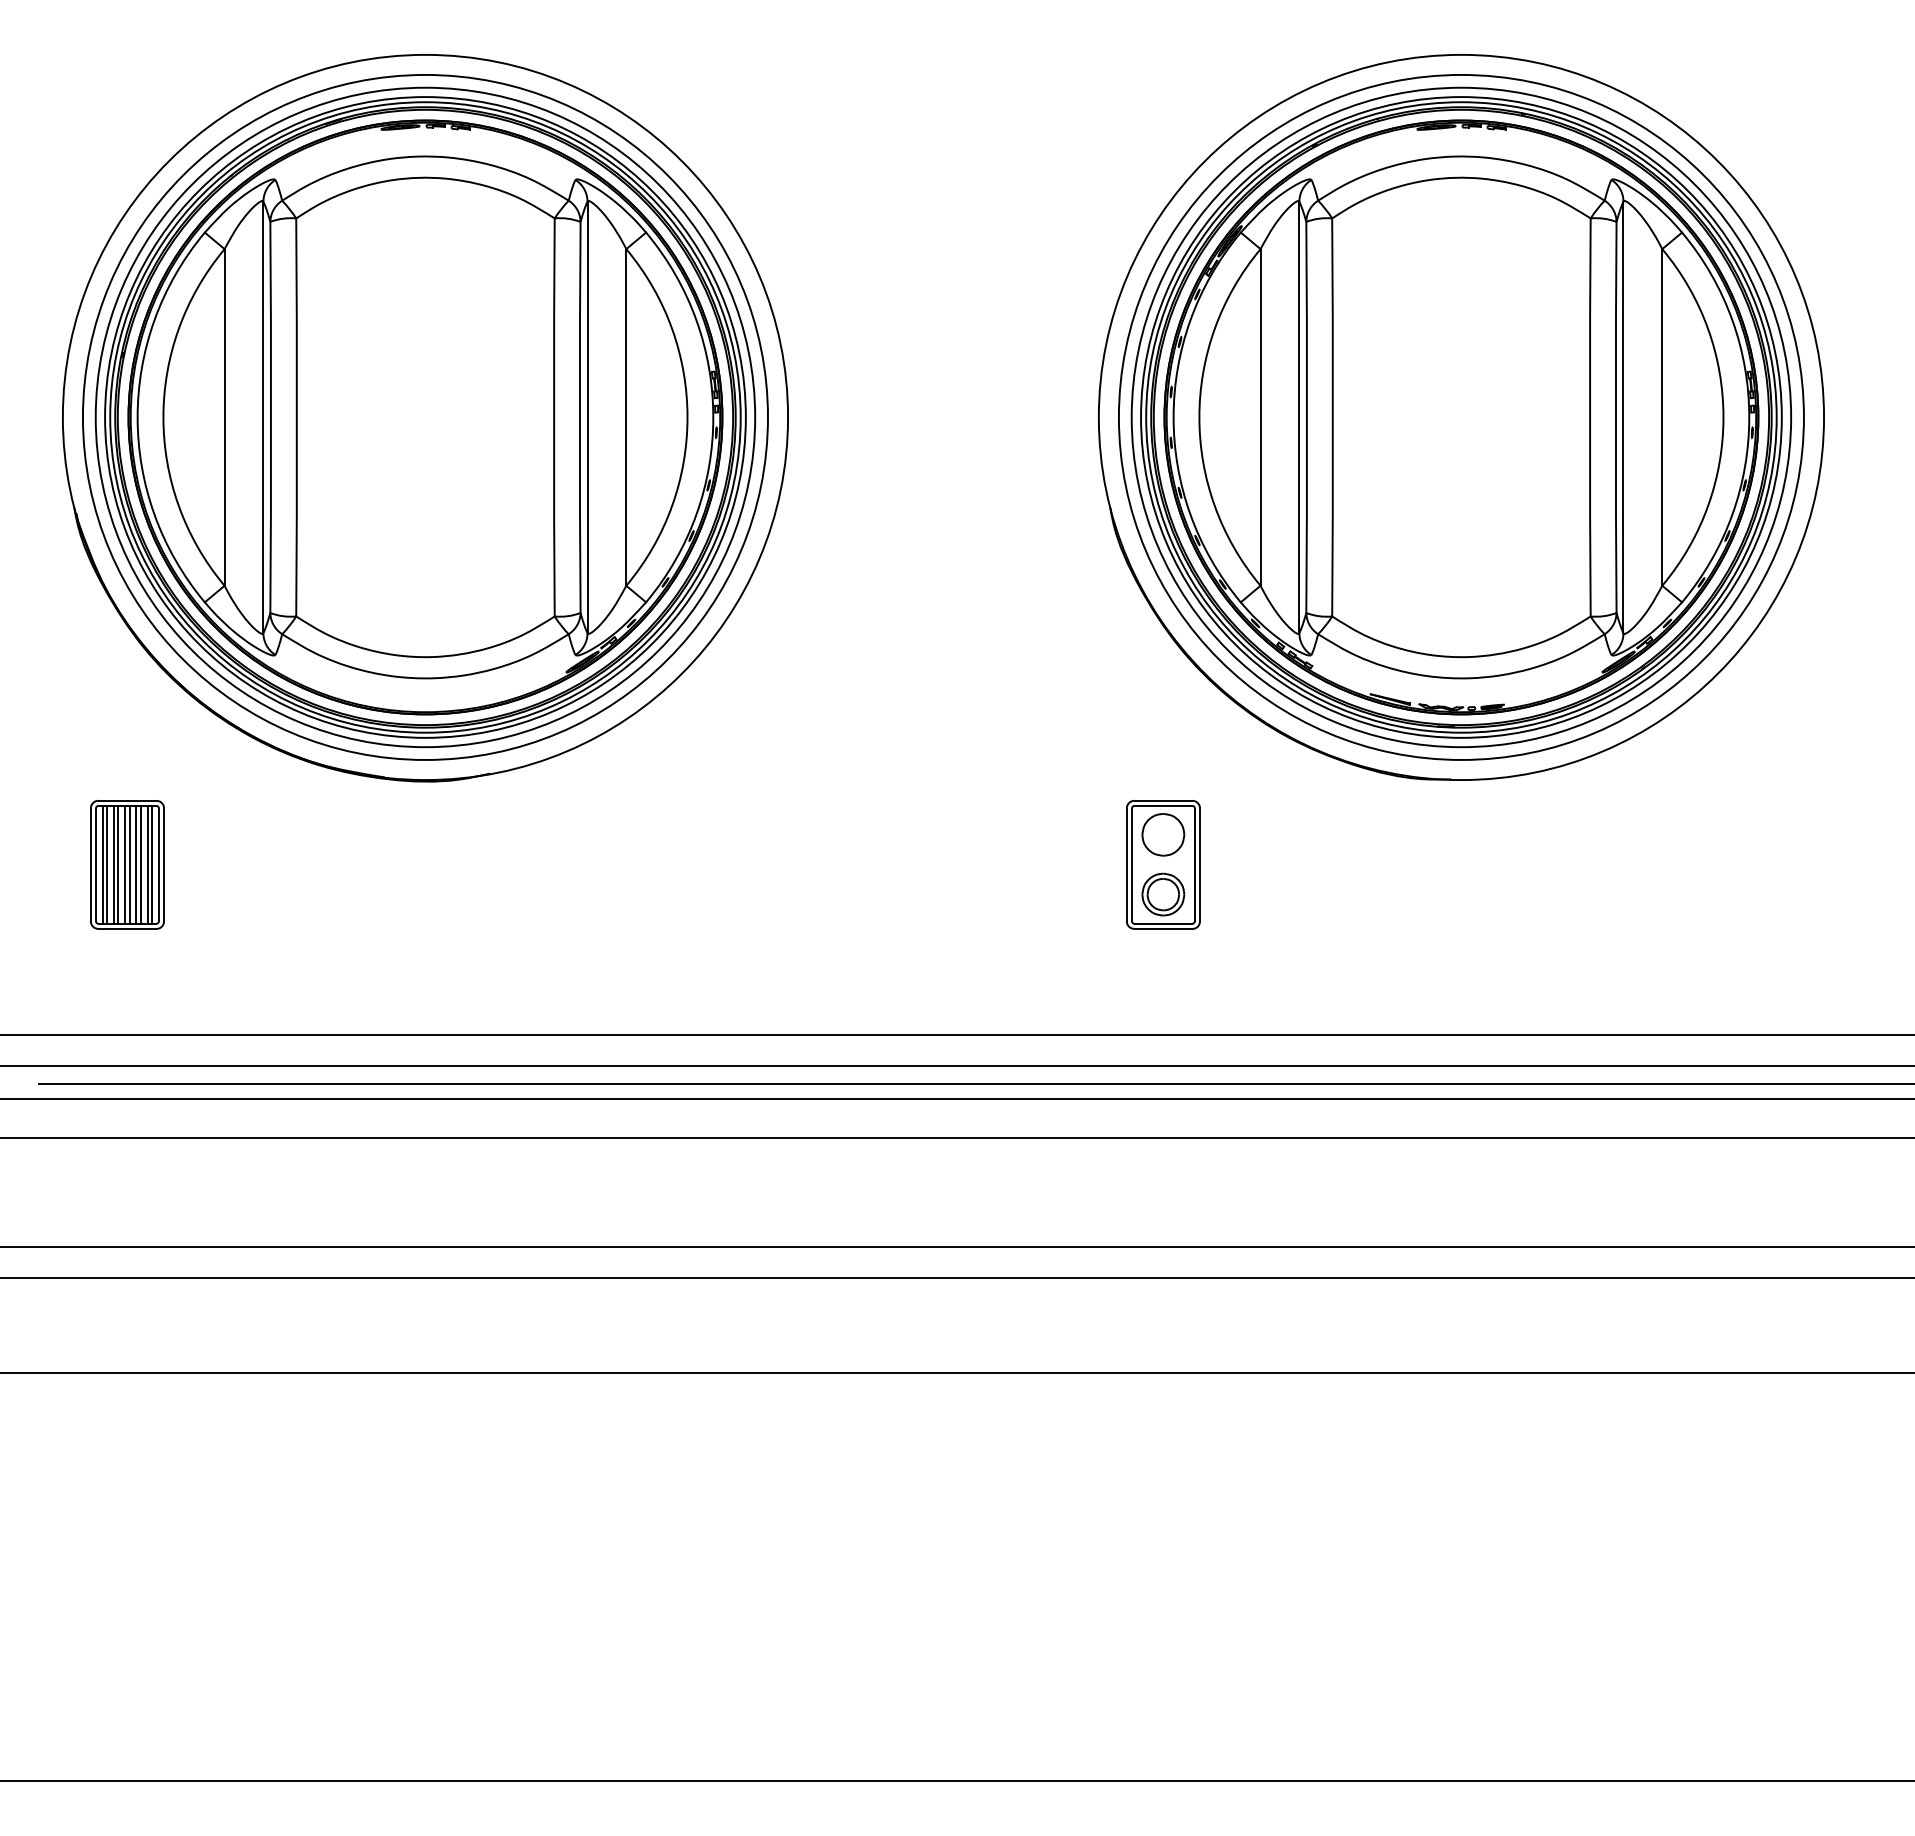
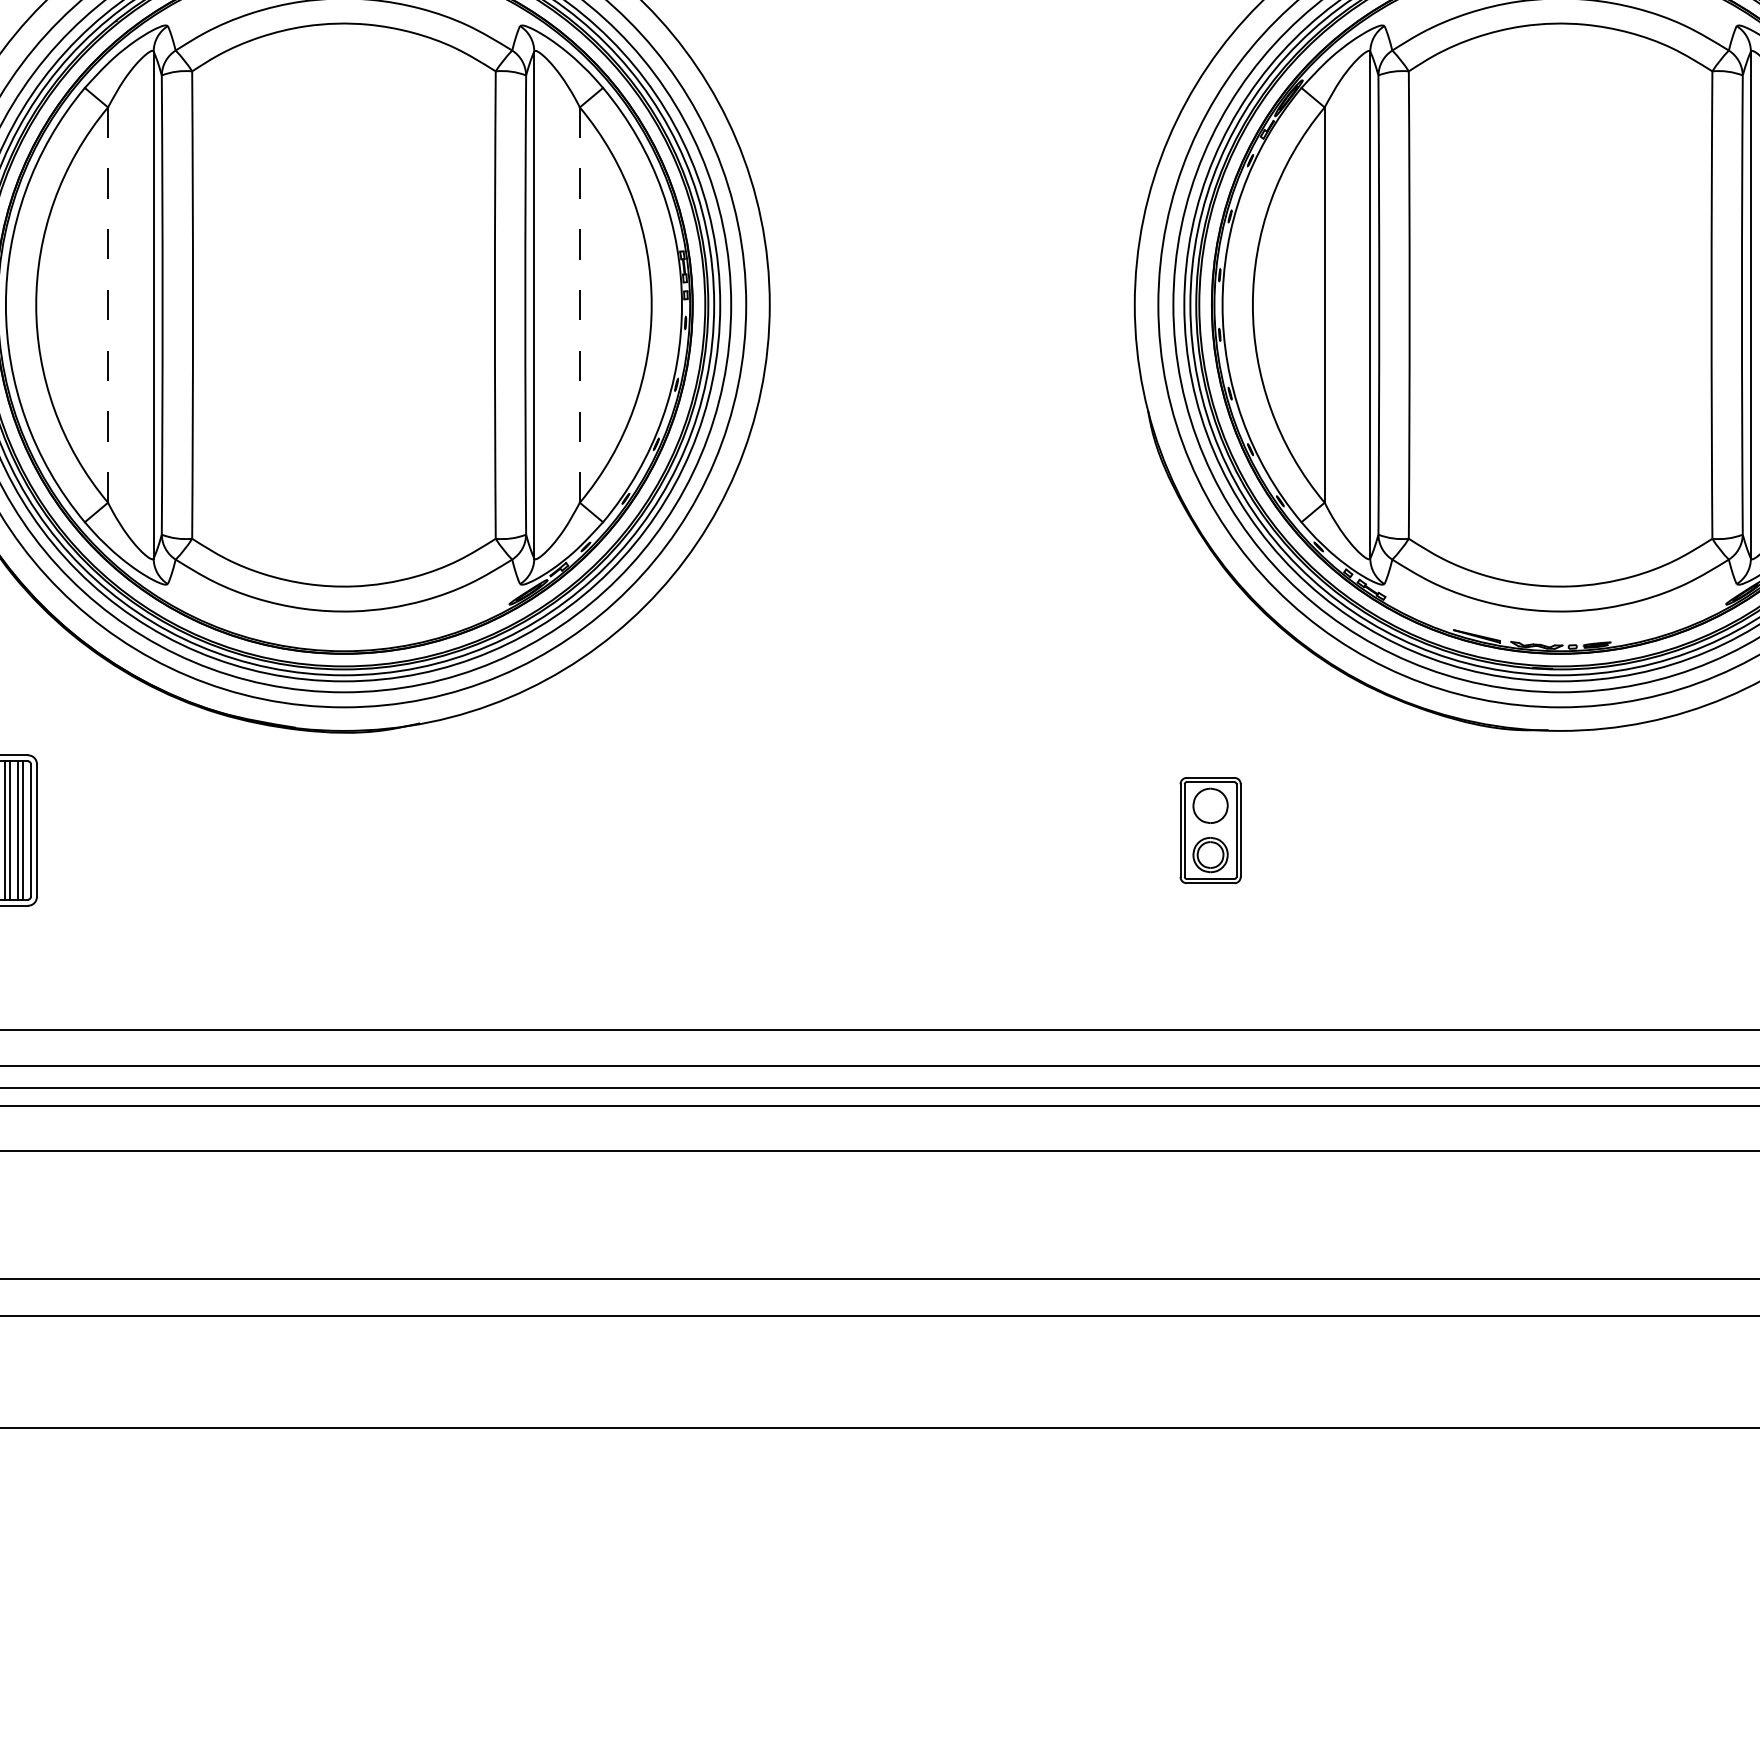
line: (224, 416) -> (107, 303), solid -> dashed
line: (626, 417) -> (580, 305), solid -> dashed
part: (1163, 864) -> (1210, 830), size x0.7

